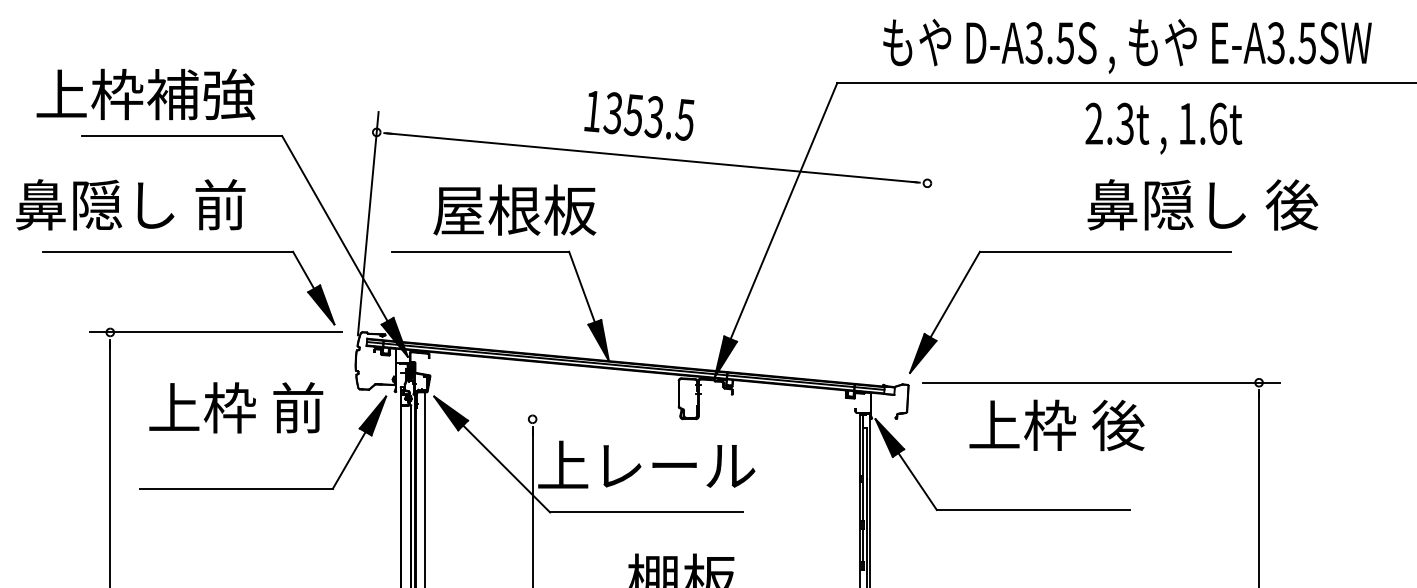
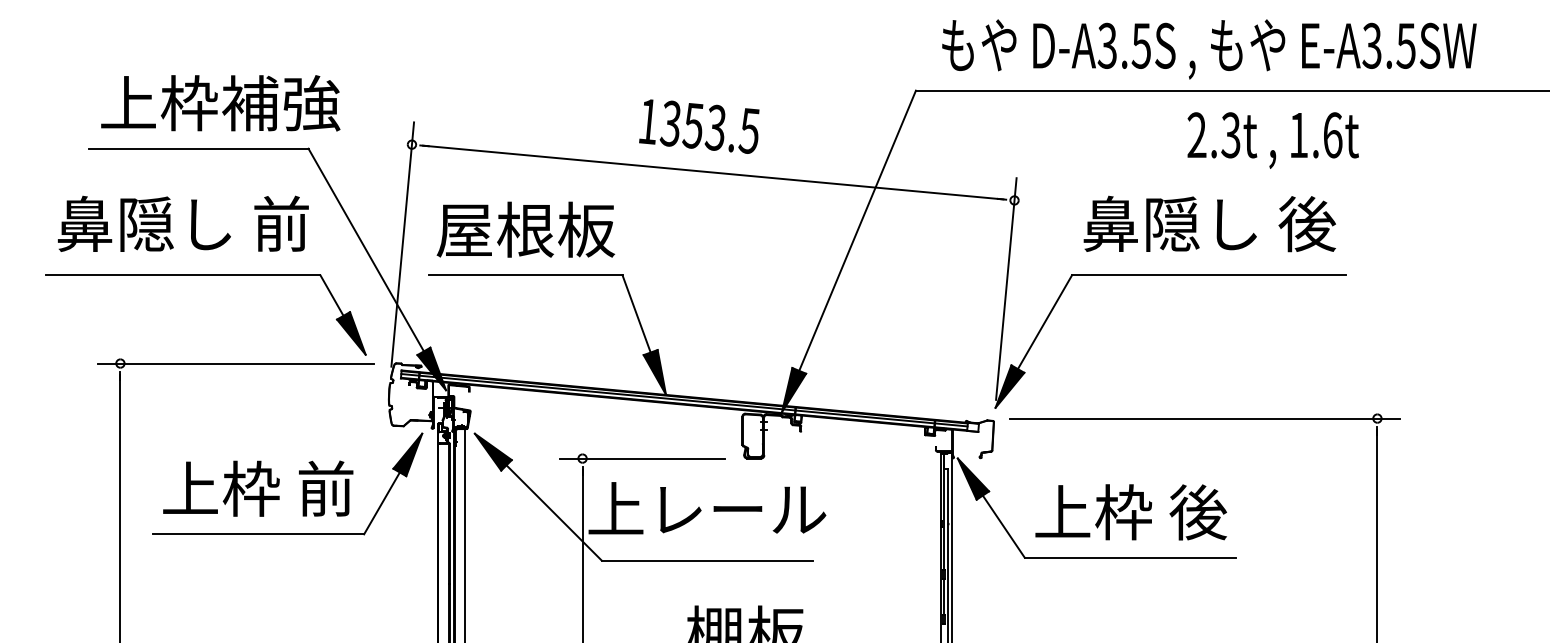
text: (1127, 45) -> (1209, 48), moved
text: (145, 94) -> (220, 103), moved
text: (130, 204) -> (183, 223), moved
text: (1202, 204) -> (1209, 223), moved
text: (514, 209) -> (525, 229), moved
line: (919, 264) -> (1005, 289), added
text: (236, 407) -> (258, 488), moved
line: (587, 419) -> (642, 458), added
text: (1056, 425) -> (1130, 512), moved

